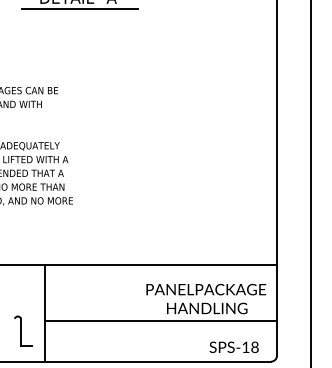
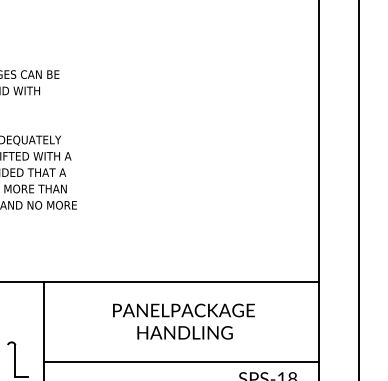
text: (206, 299) -> (184, 322), moved
line: (160, 321) -> (180, 362), moved

